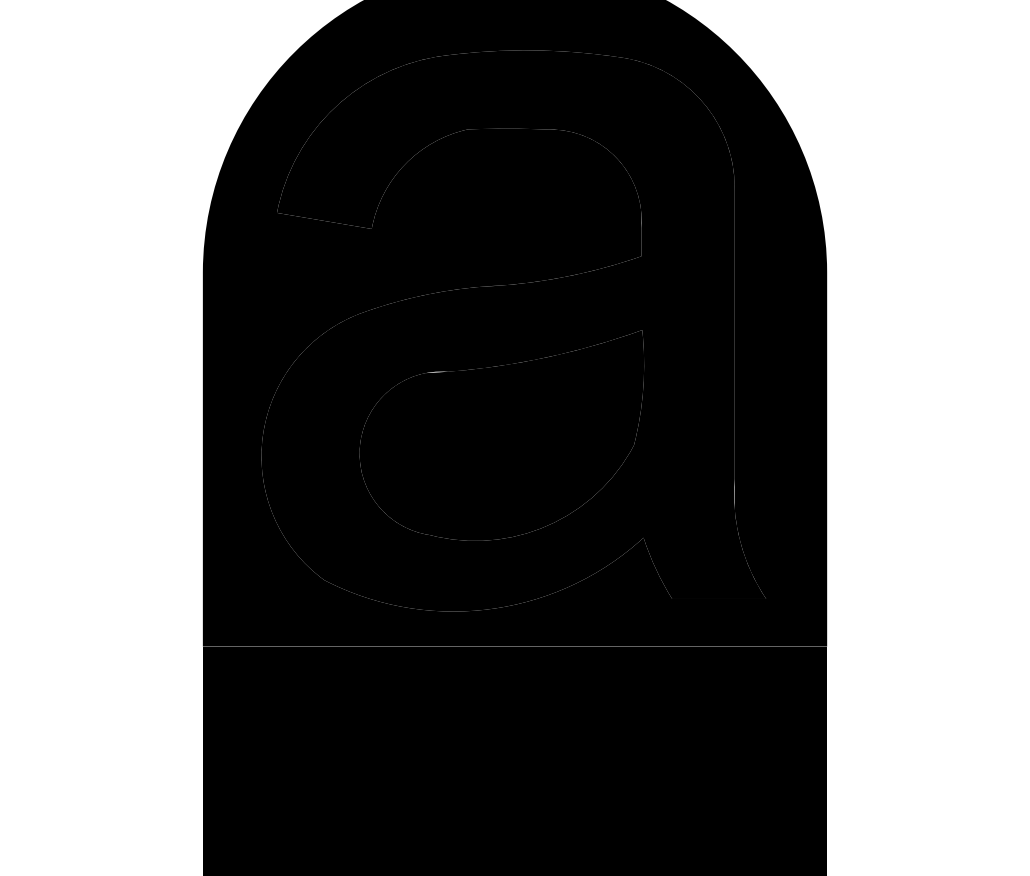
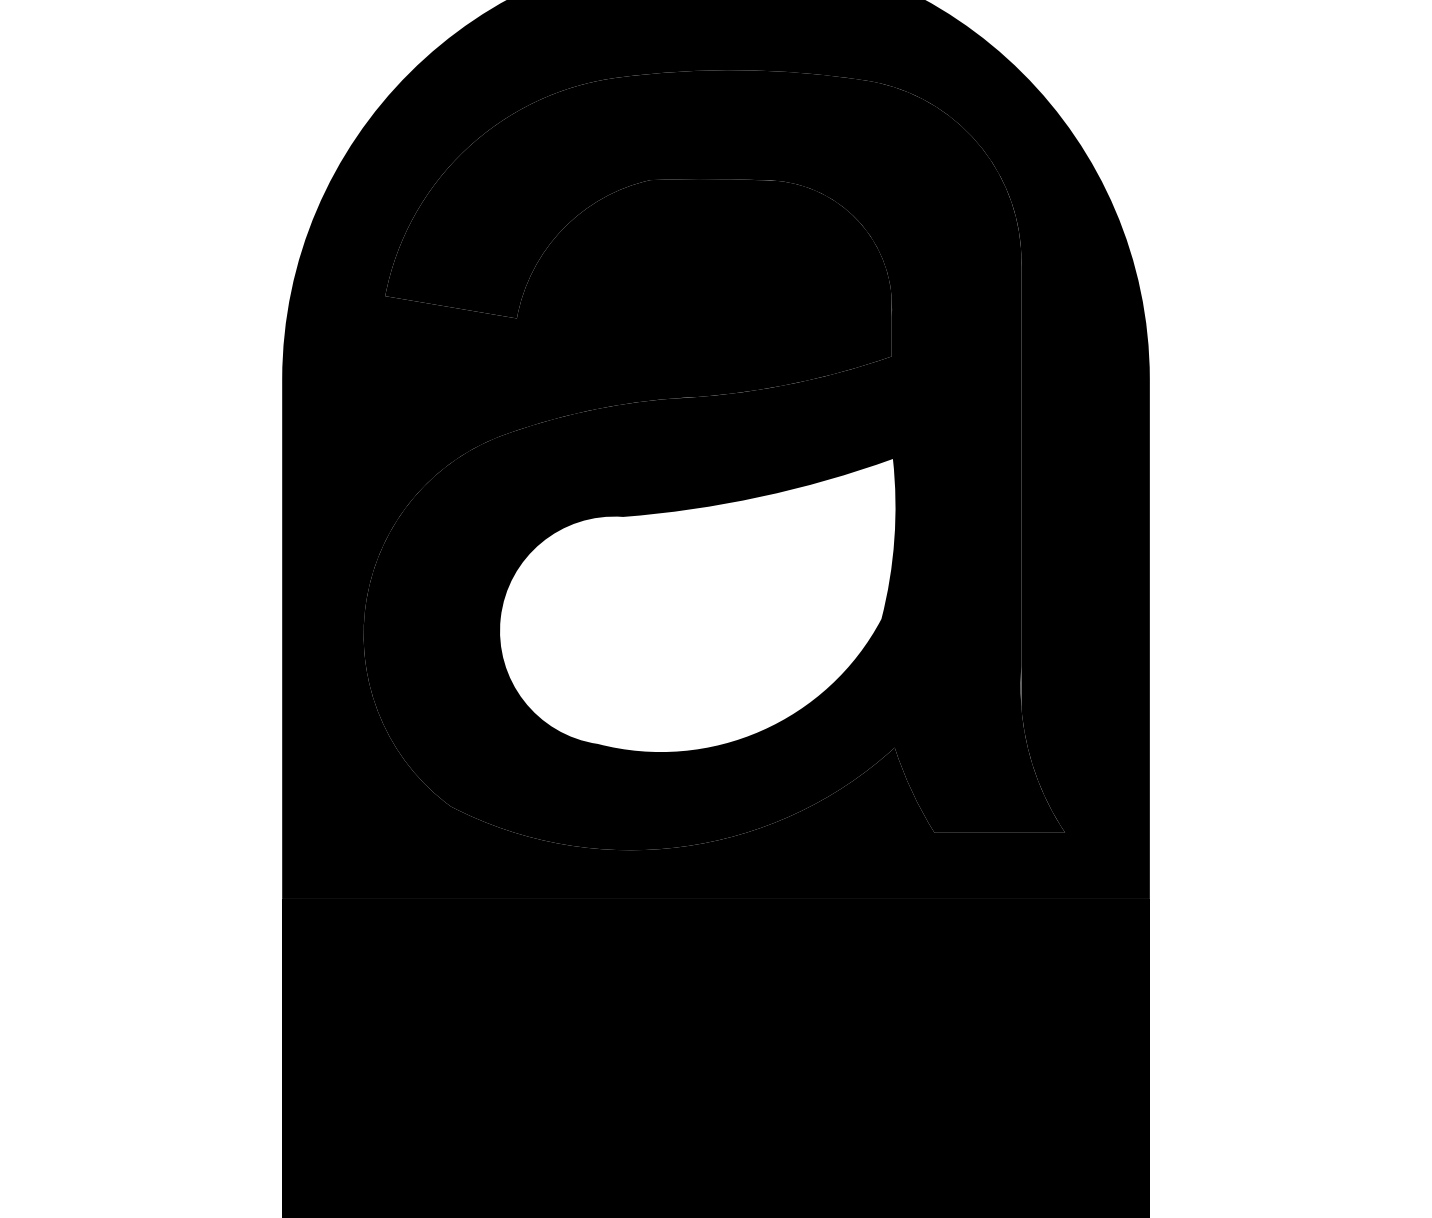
fill: (501, 435) -> (697, 605), removed

